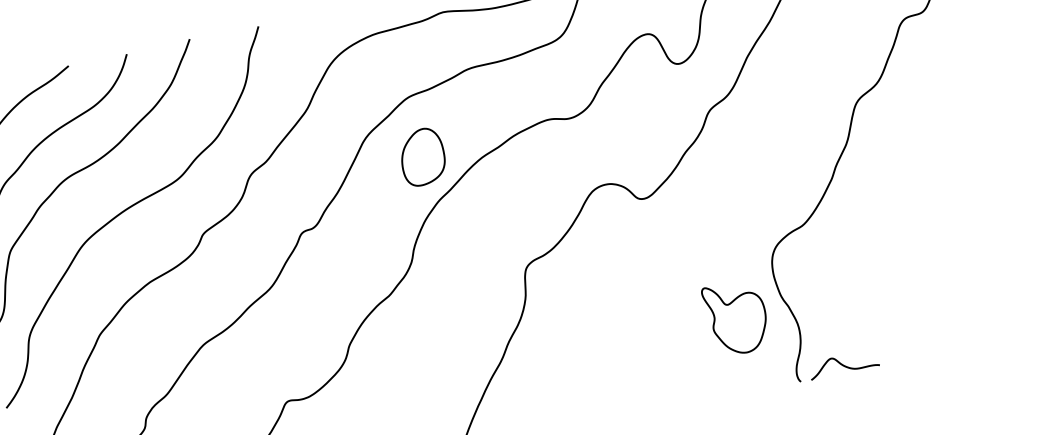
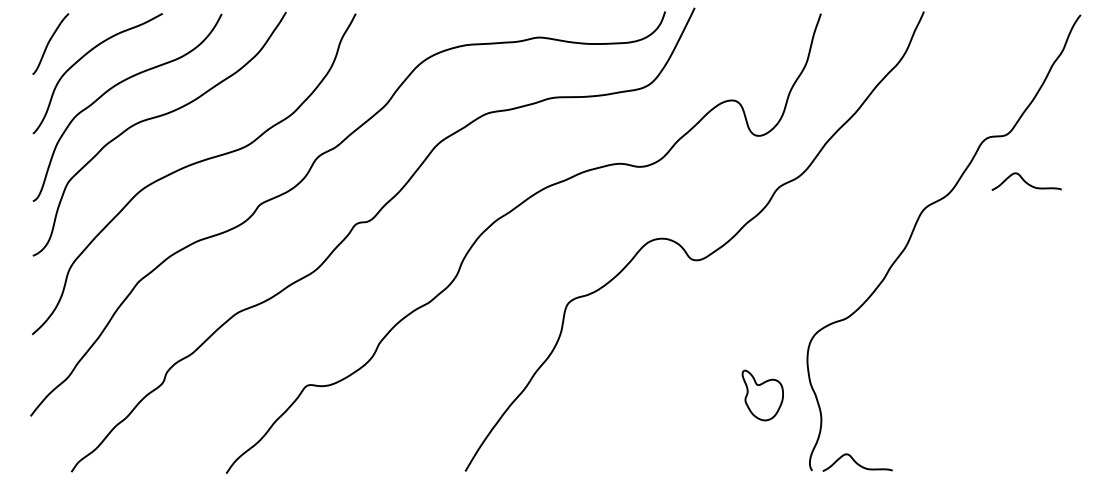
curve: (952, 53) -> (1026, 181), added
part: (421, 157) -> (488, 174), removed
part: (736, 318) -> (762, 395), size x0.7

